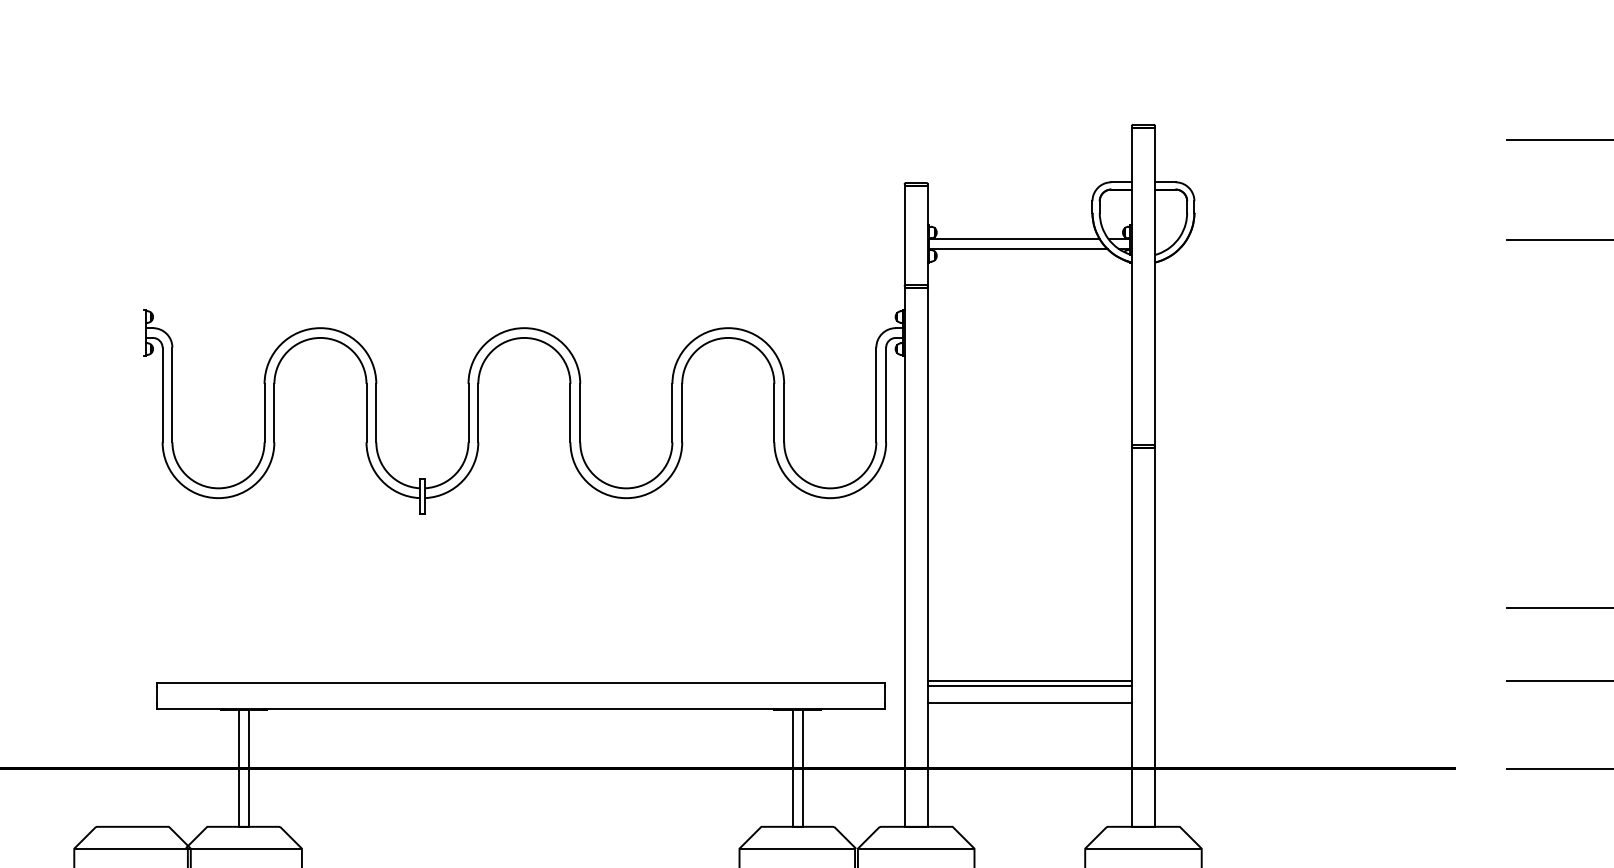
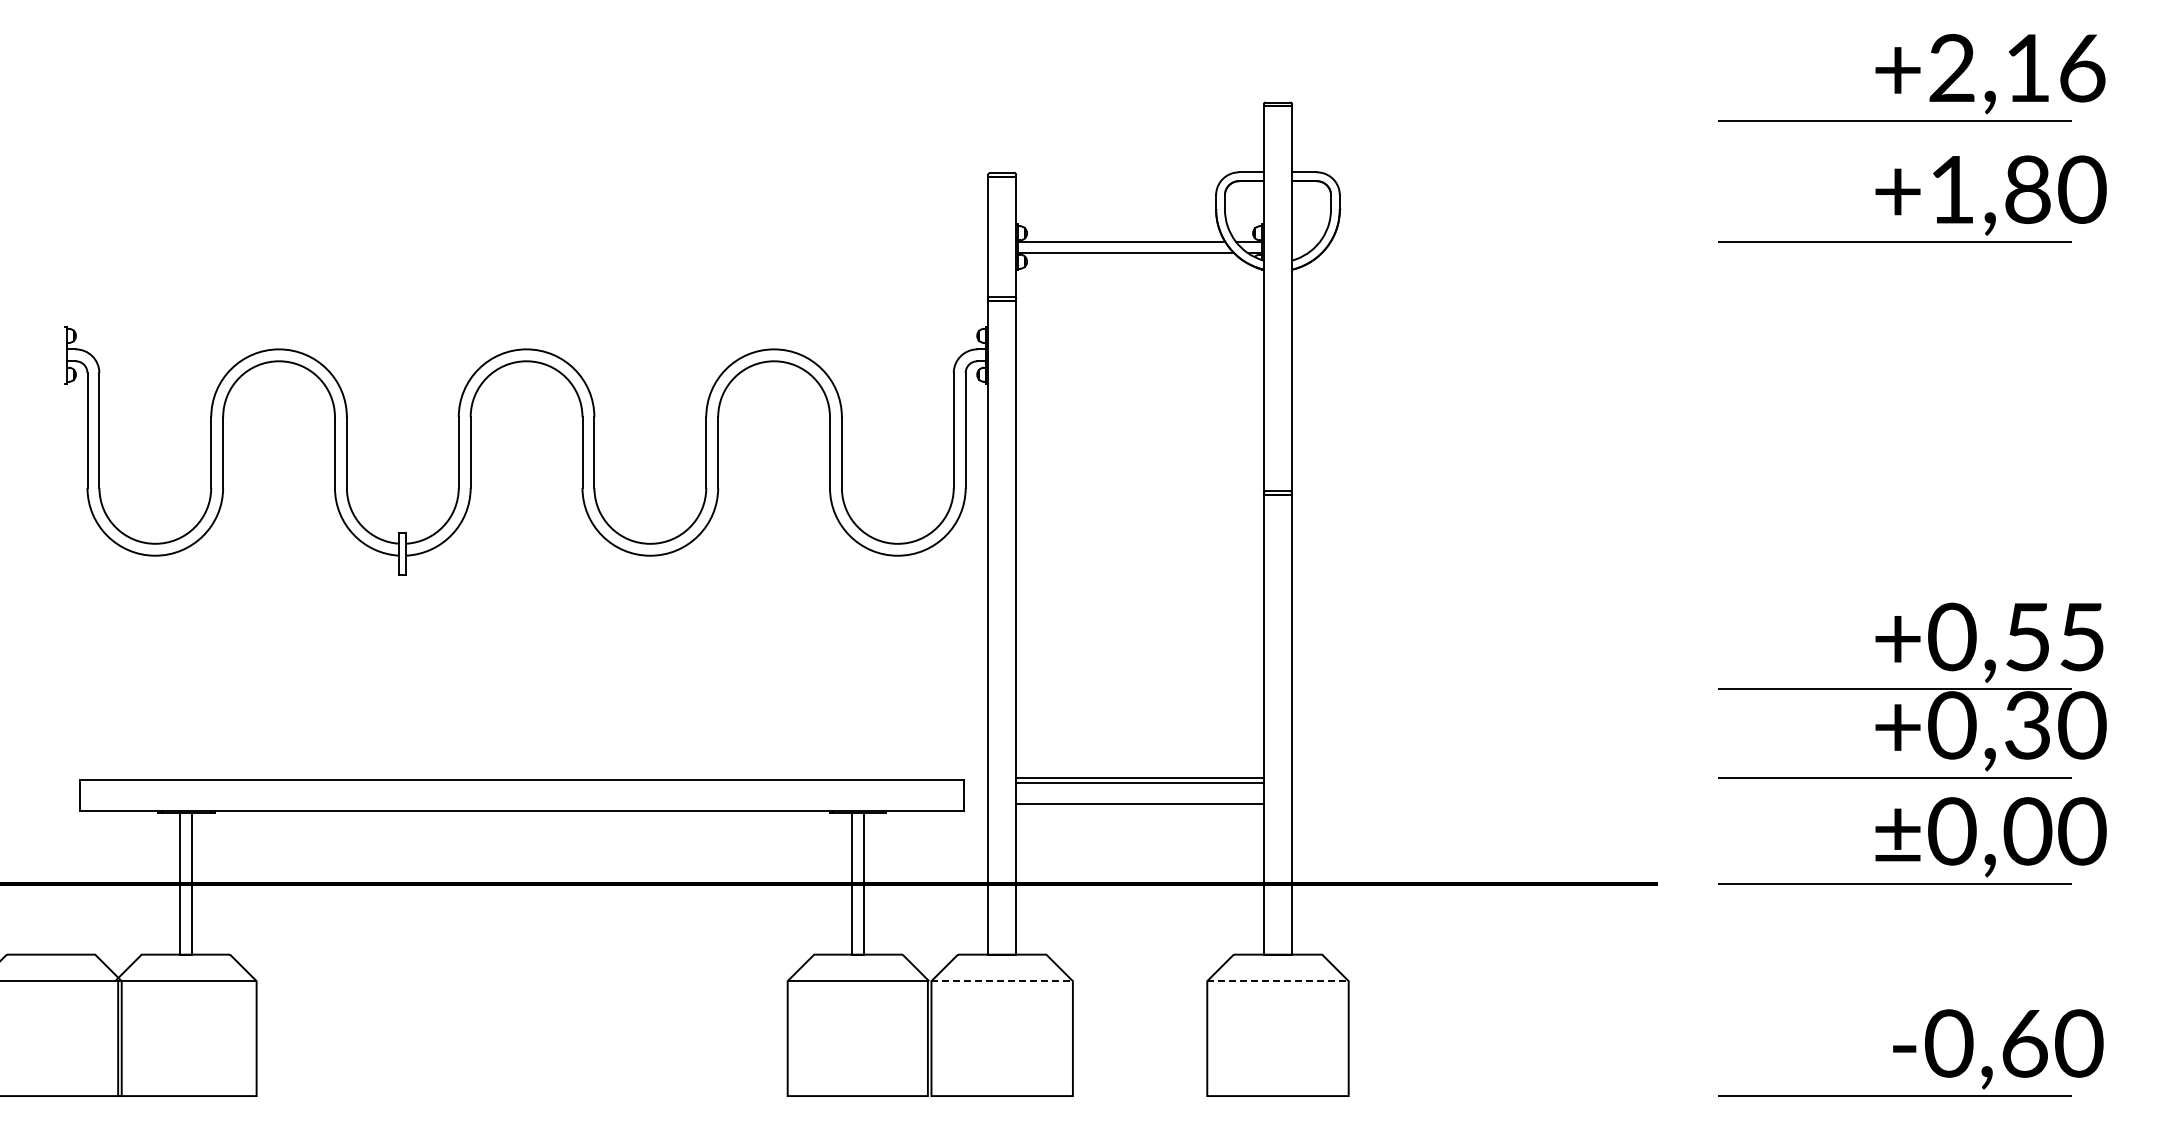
line: (916, 848) -> (1002, 981), solid -> dashed
line: (1143, 848) -> (1277, 981), solid -> dashed

